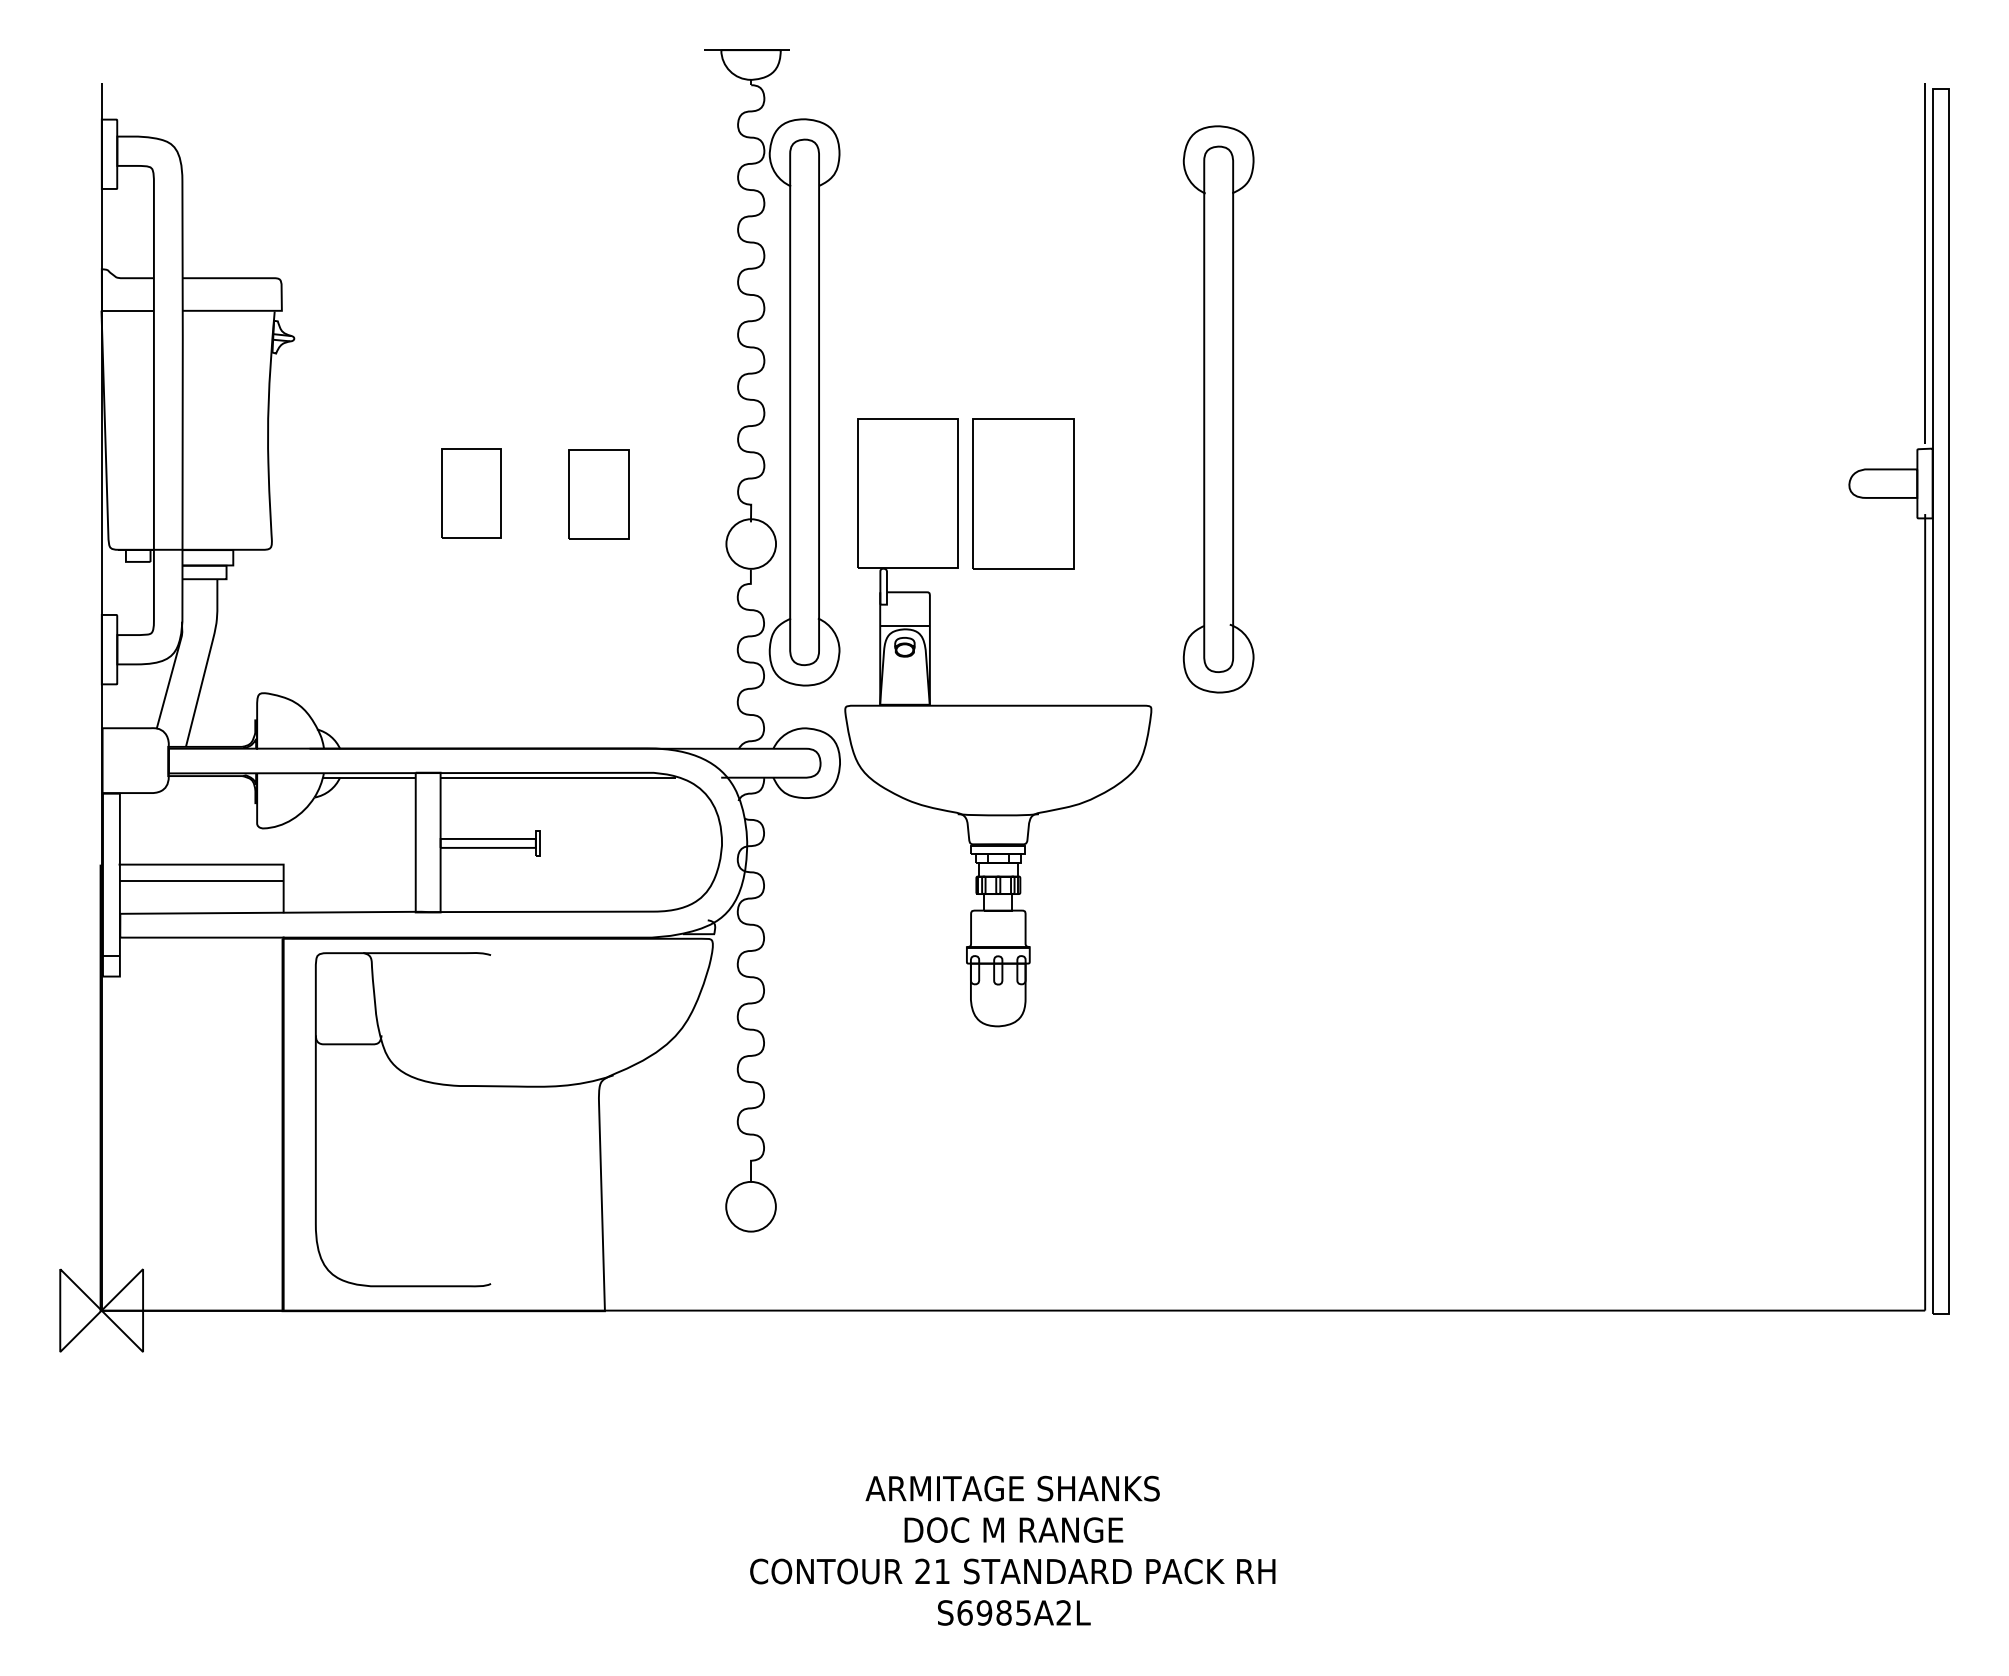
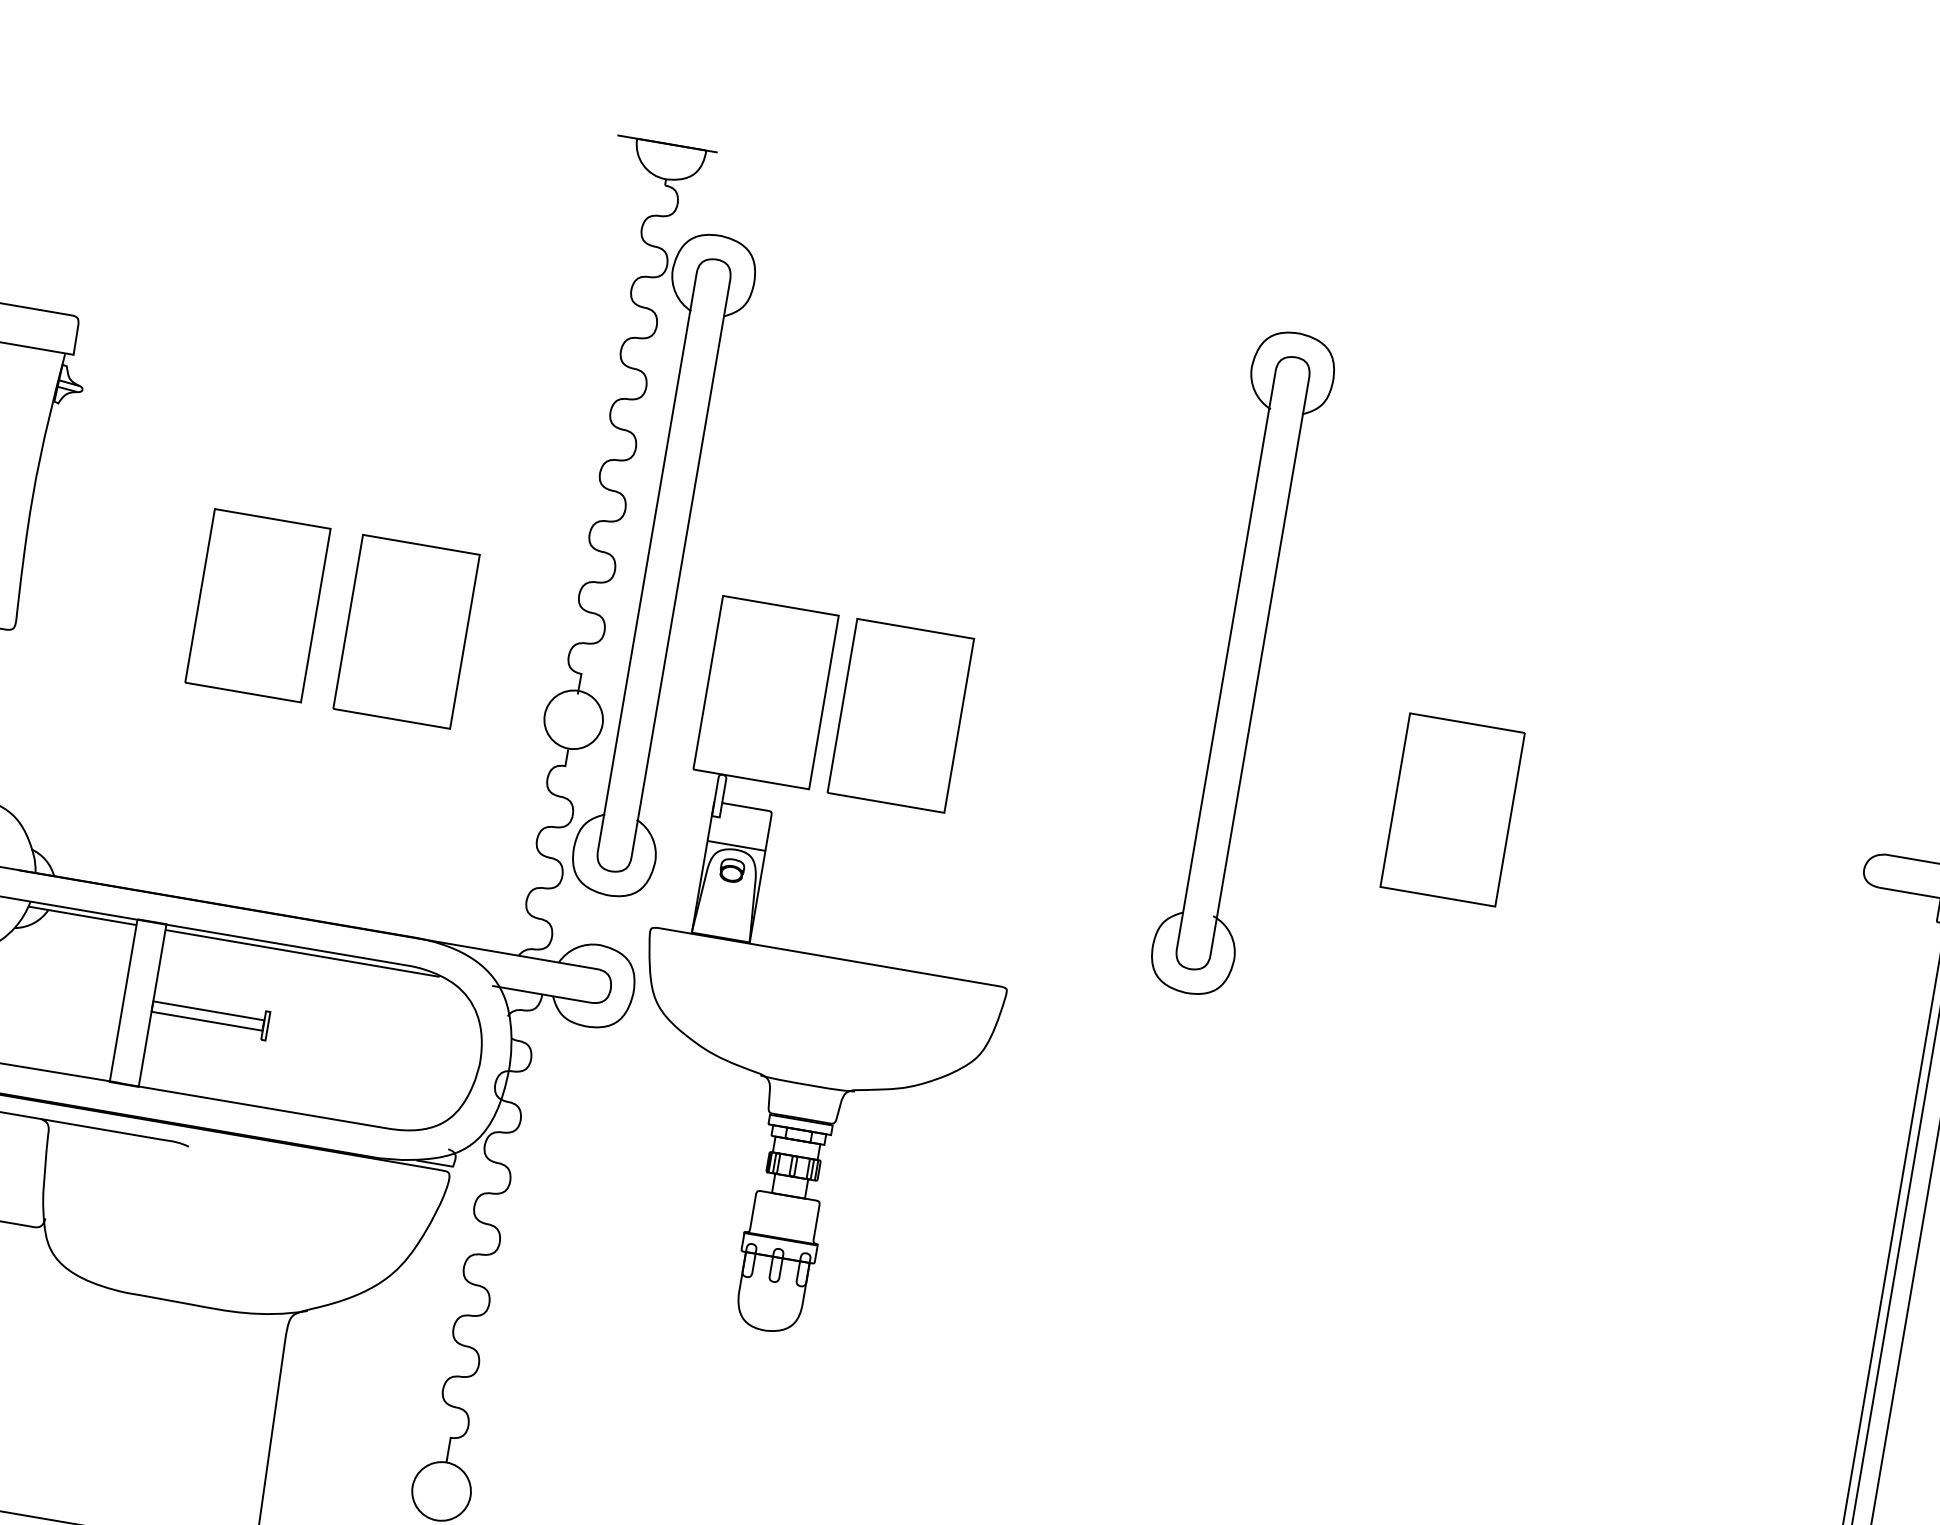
part: (1218, 409) -> (1242, 663), moved
part: (471, 493) -> (258, 605), size x1.67
part: (1497, 493) -> (1452, 809), added
part: (598, 494) -> (405, 631), size x1.67

